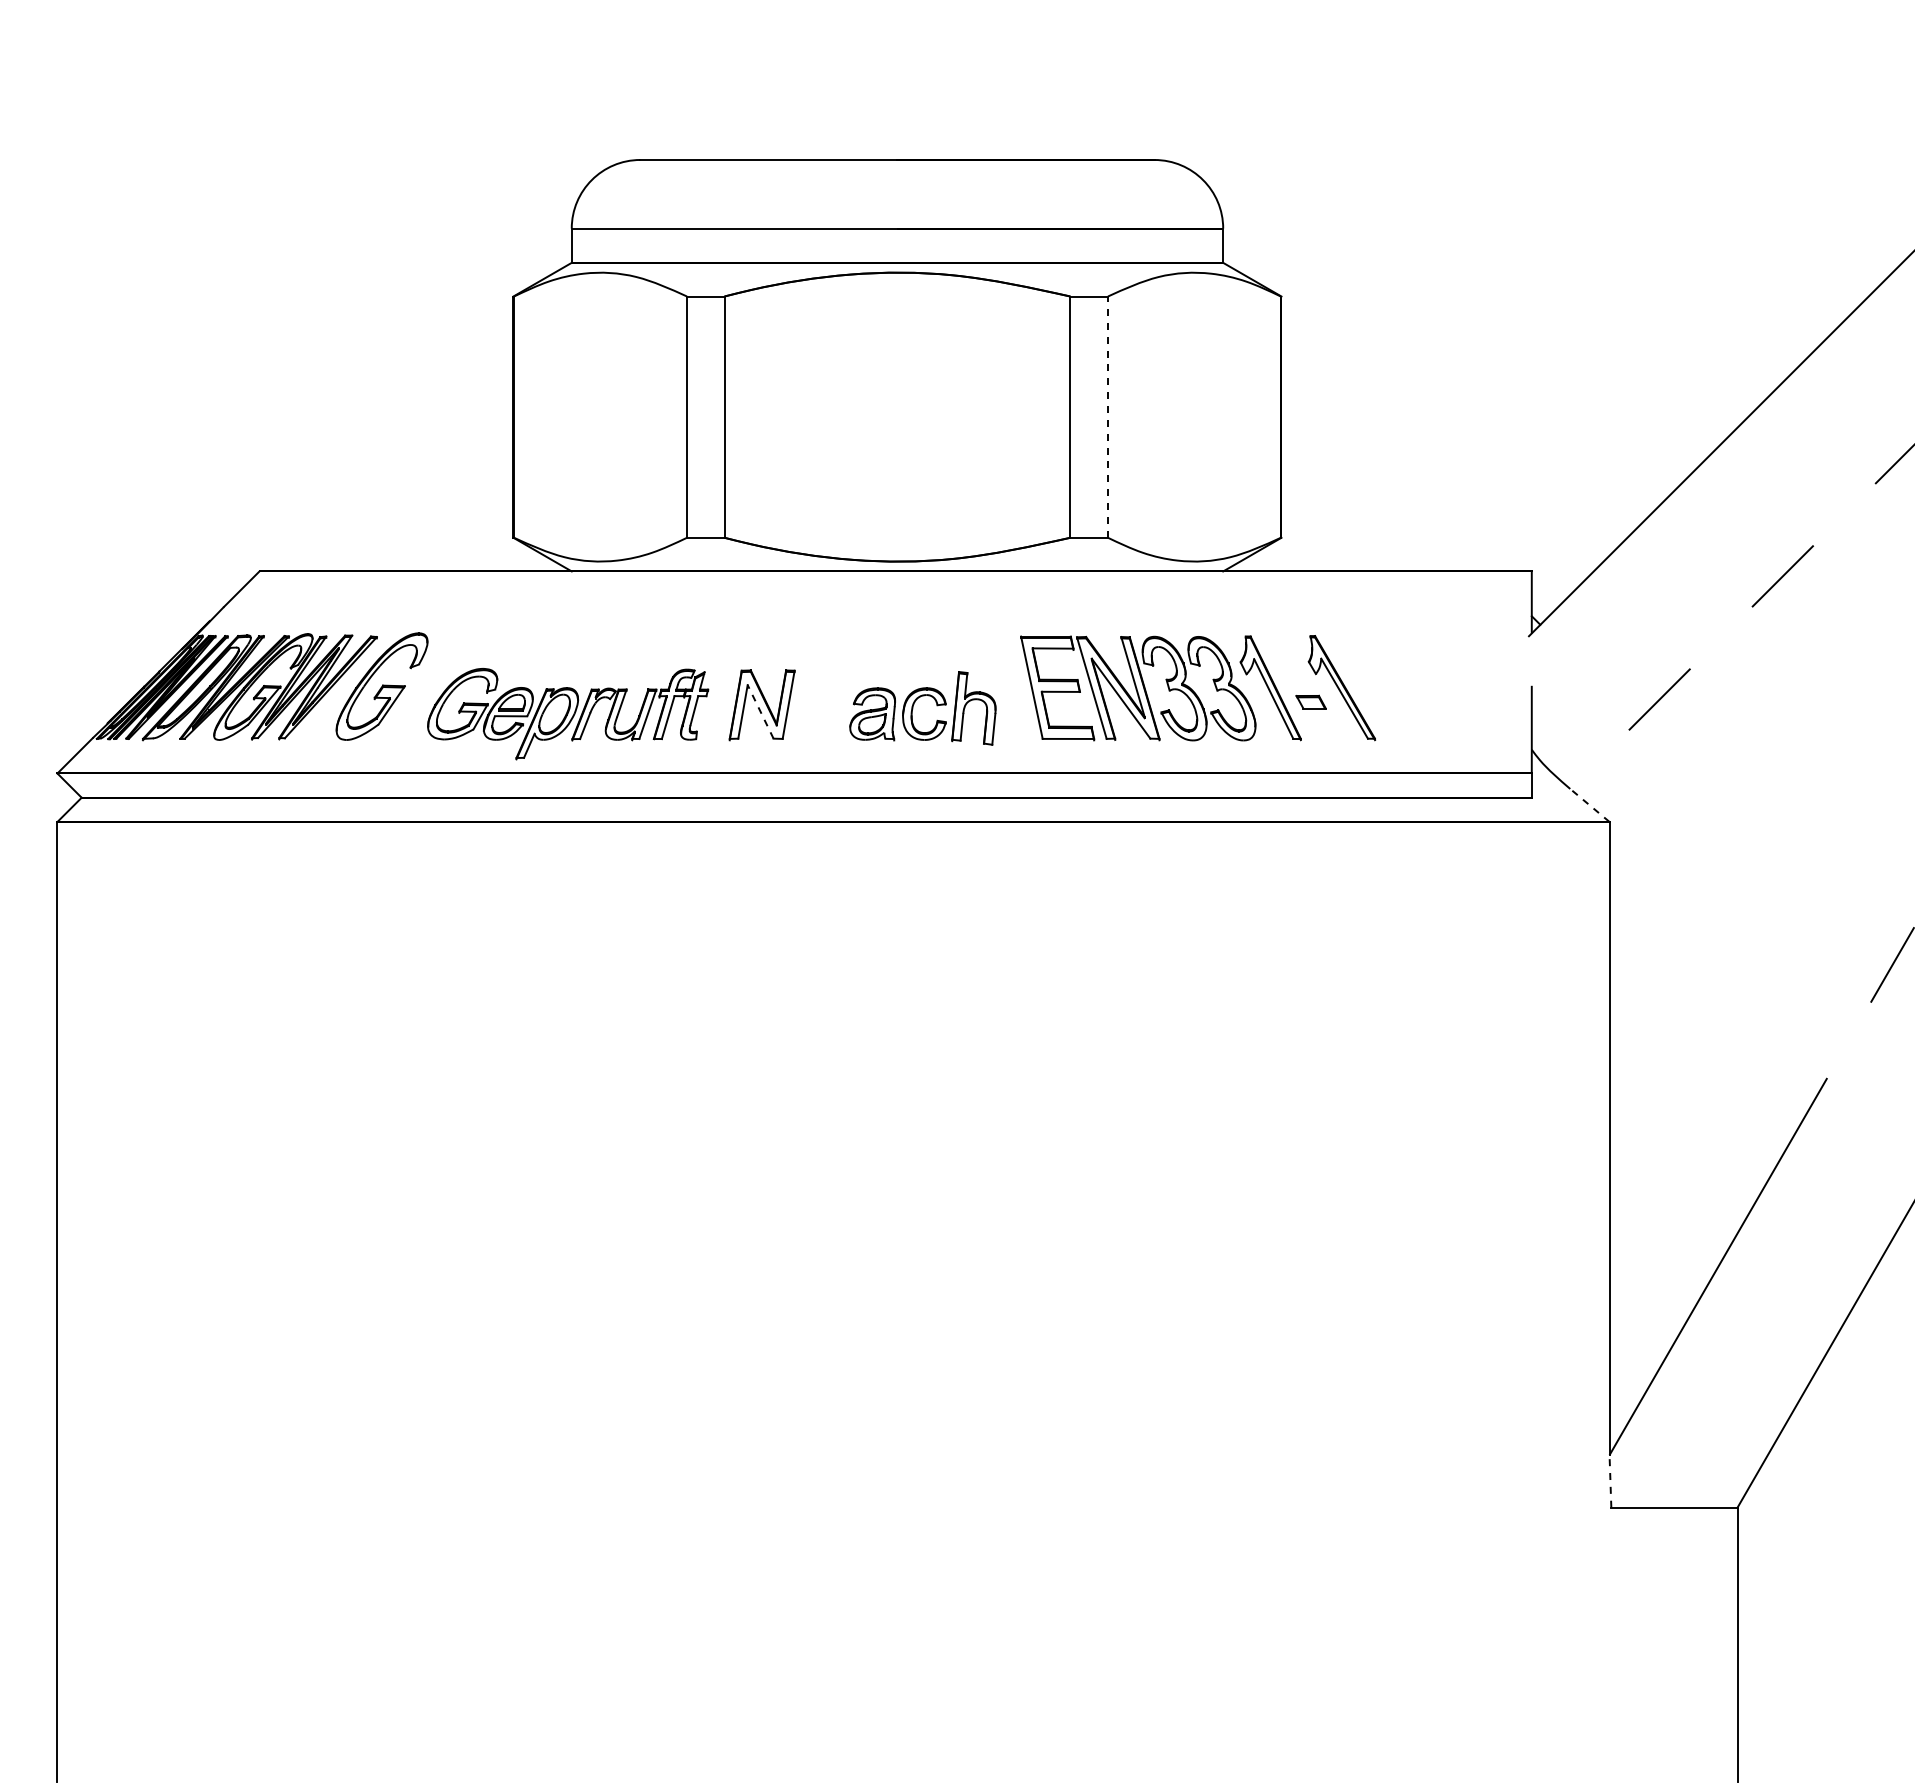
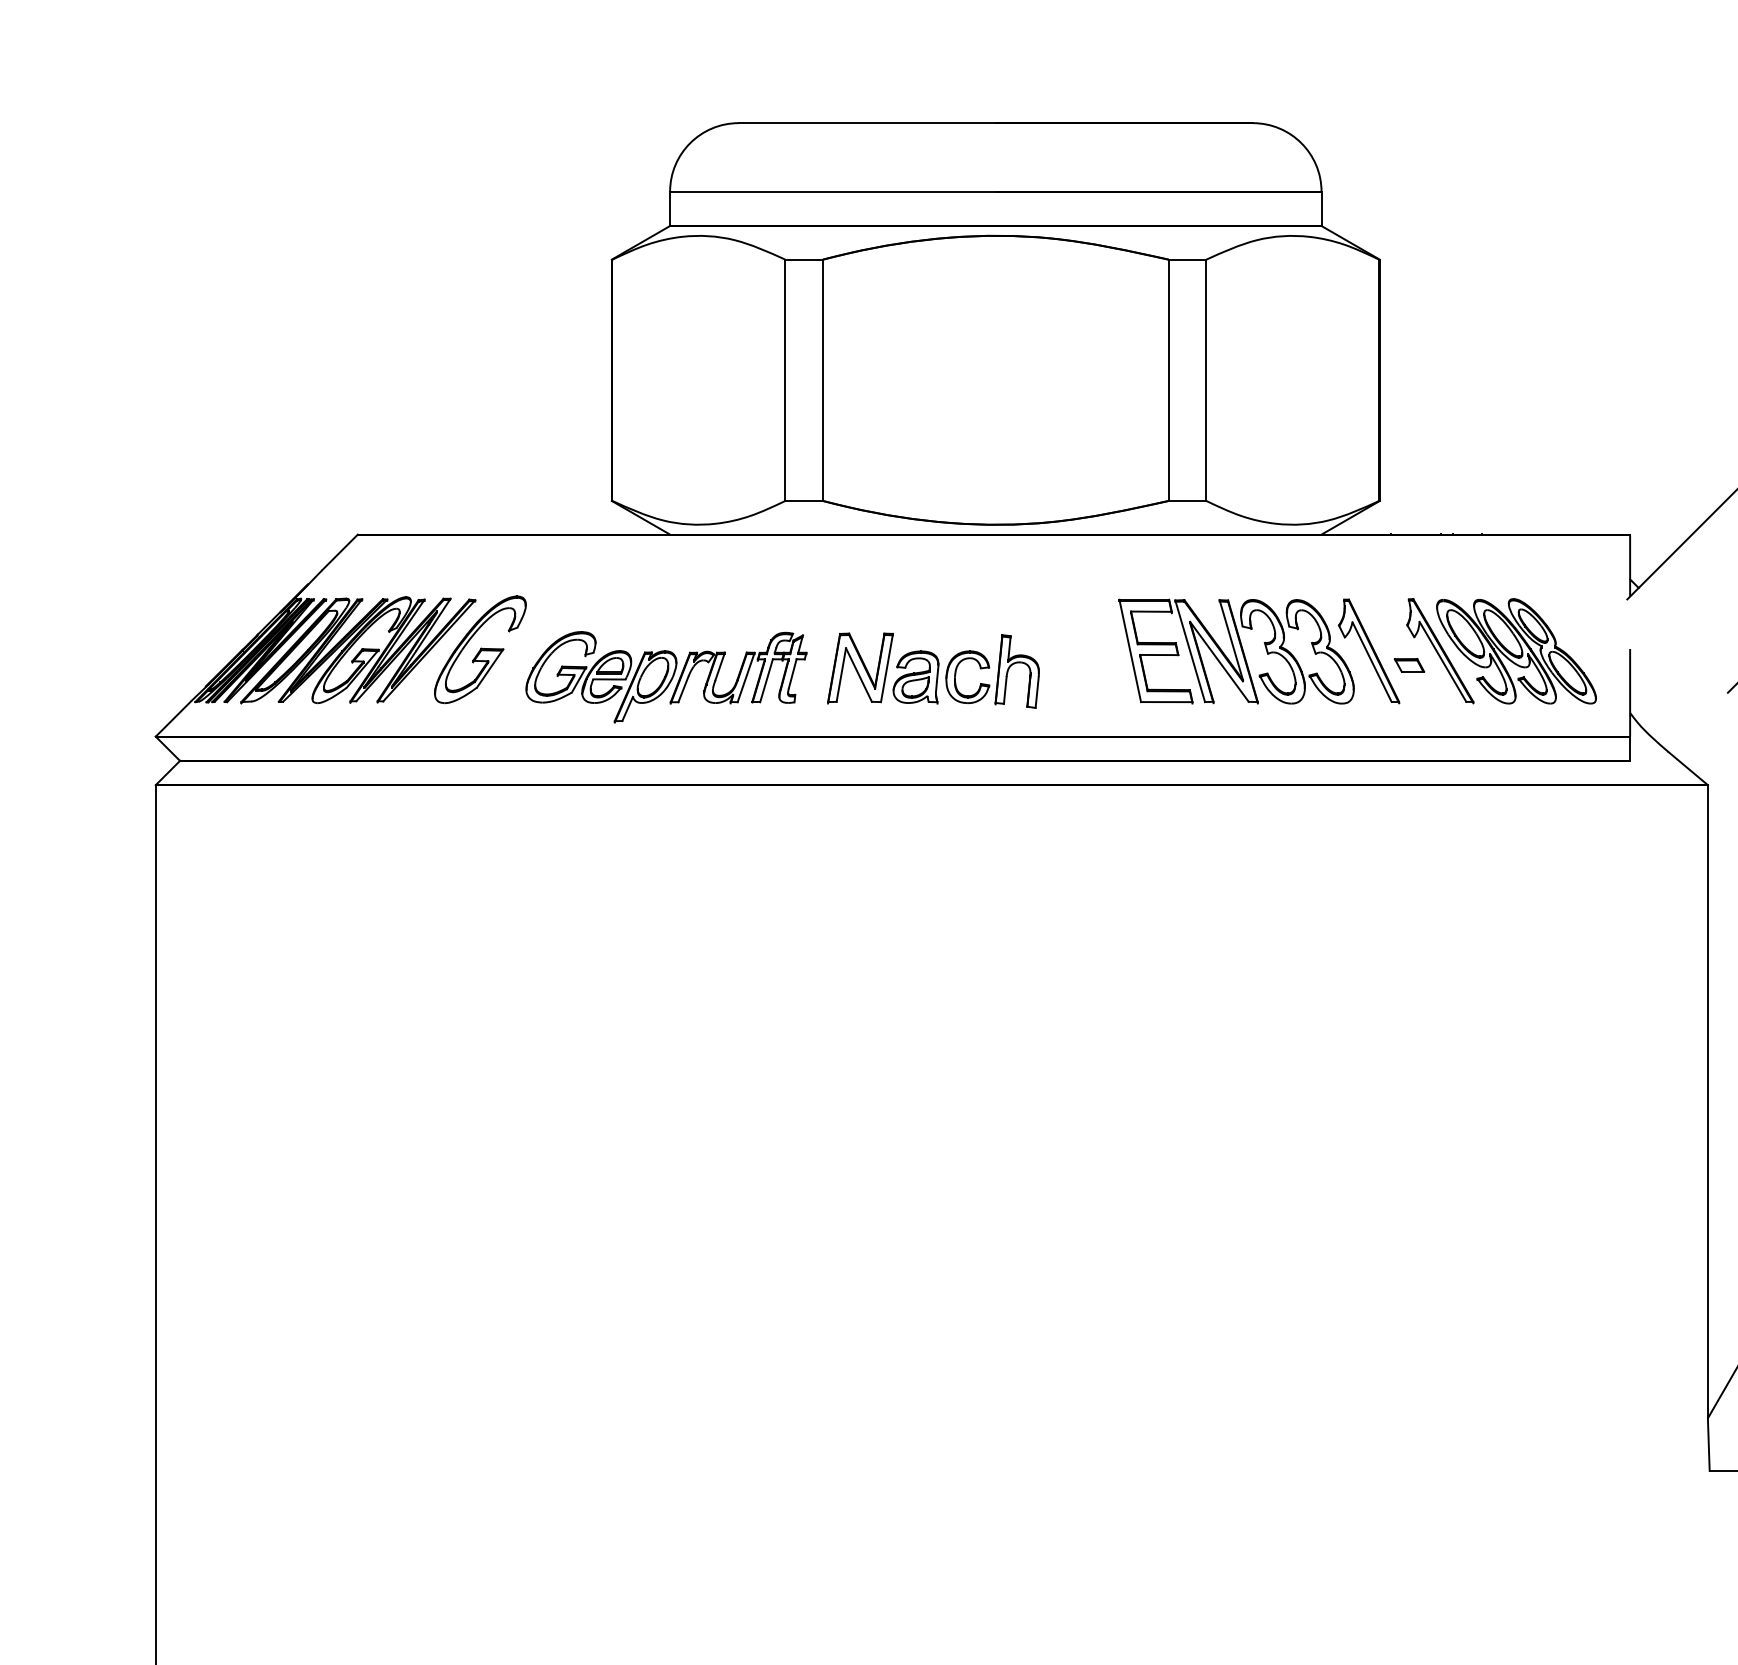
line: (1107, 417) -> (1205, 380), dashed -> solid
part: (1417, 688) -> (1515, 651), added
part: (914, 704) -> (957, 667), moved
line: (760, 711) -> (858, 674), dashed -> solid
line: (1589, 805) -> (1687, 768), dashed -> solid
line: (1610, 1480) -> (1708, 1443), dashed -> solid

